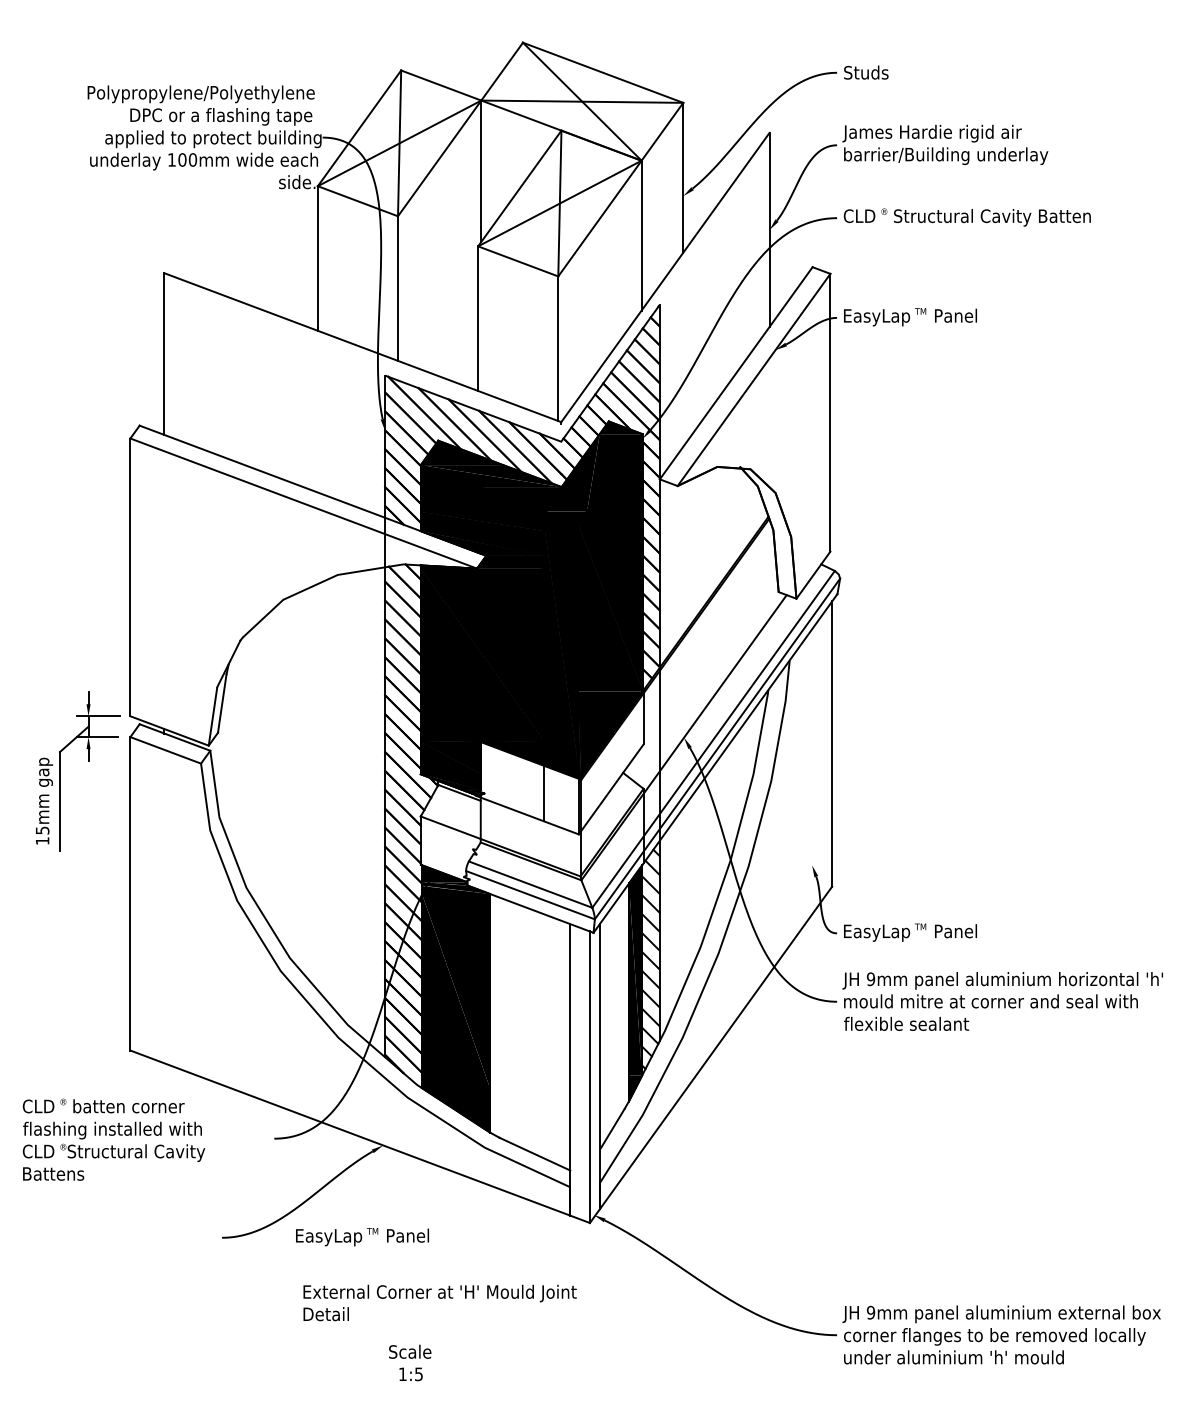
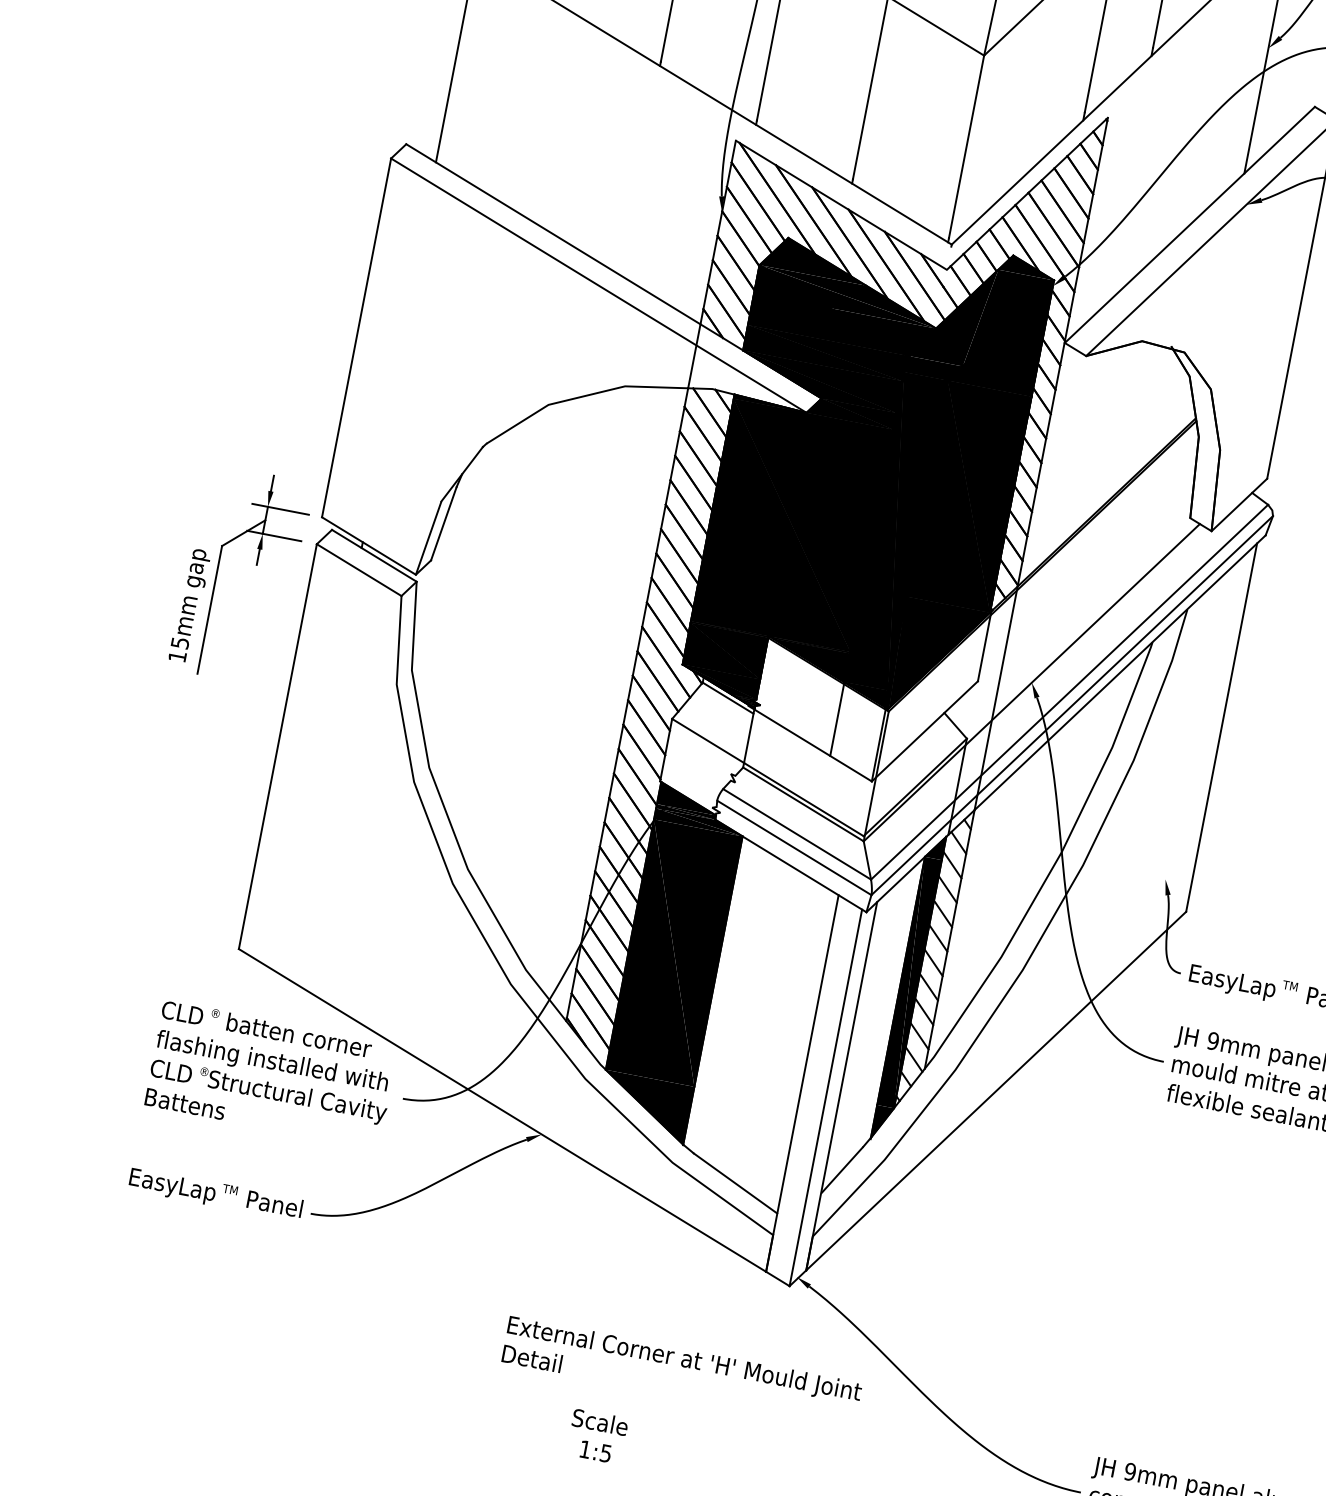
text: (113, 1139) -> (271, 1074), moved
text: (362, 1237) -> (215, 1195), moved
text: (439, 1302) -> (681, 1371), moved
text: (410, 1362) -> (598, 1436), moved

